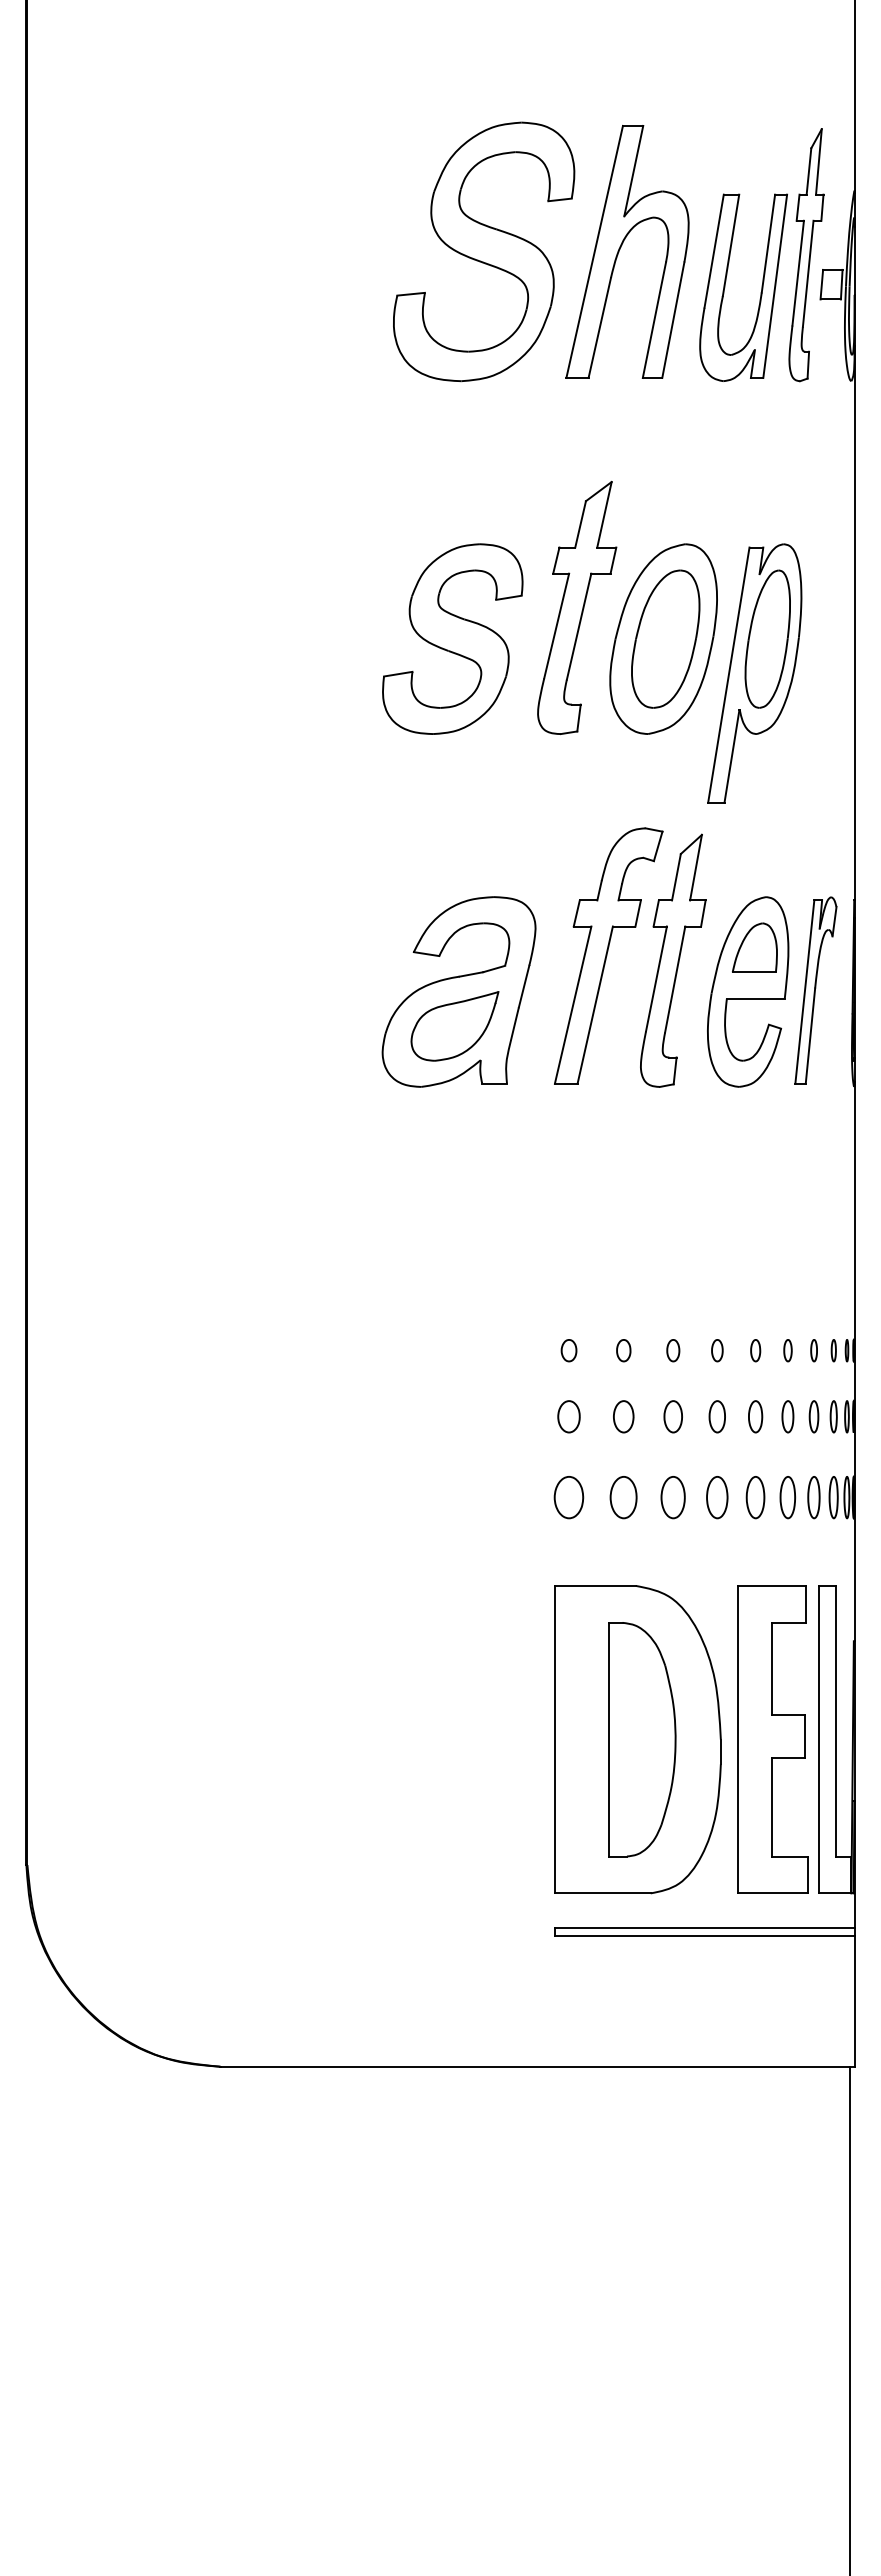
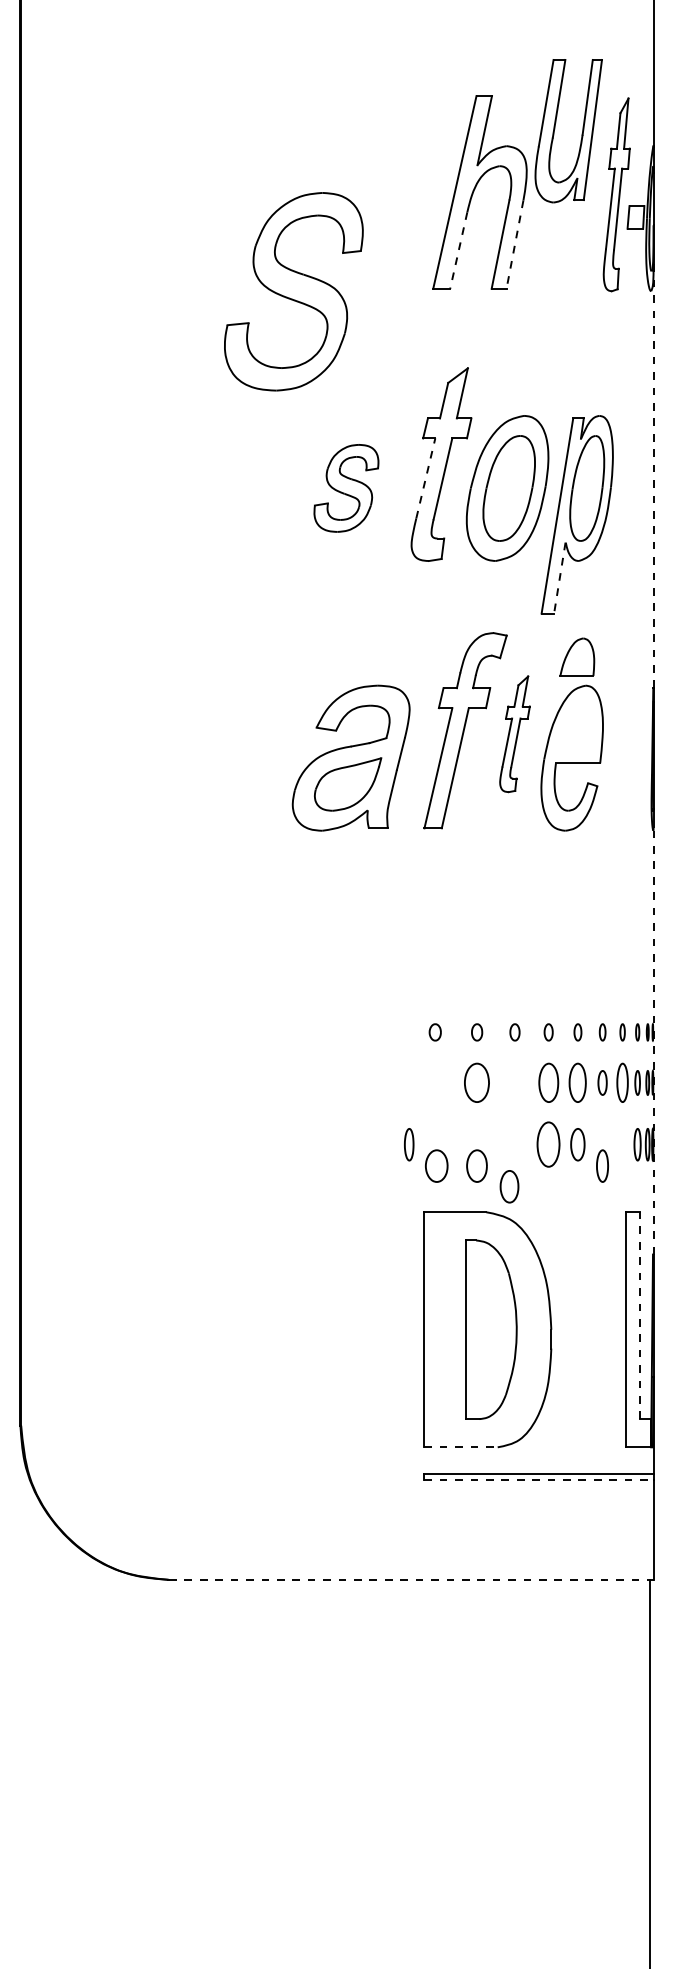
part: (484, 251) -> (294, 291), moved
part: (760, 292) -> (581, 134), moved
line: (673, 320) -> (515, 244), solid -> dashed
line: (599, 328) -> (458, 250), solid -> dashed
line: (854, 622) -> (653, 475), solid -> dashed
line: (556, 626) -> (425, 478), solid -> dashed
part: (452, 638) -> (346, 487), size x0.6
line: (731, 756) -> (559, 578), solid -> dashed
part: (754, 947) -> (577, 656), moved
part: (673, 960) -> (515, 734), size x0.6
part: (815, 990) -> (623, 757), removed
line: (854, 1361) -> (653, 1040), solid -> dashed
part: (568, 1416) -> (434, 1082), removed
part: (623, 1416) -> (476, 1082), size x1.6
part: (672, 1416) -> (514, 1082), removed
part: (716, 1416) -> (548, 1082), size x1.6
part: (755, 1416) -> (577, 1082), size x1.6
part: (813, 1416) -> (622, 1082), size x1.6
part: (568, 1497) -> (436, 1166), moved
part: (623, 1497) -> (476, 1166), moved
part: (672, 1497) -> (509, 1186), moved
part: (717, 1497) -> (548, 1144), size x1.4
part: (787, 1497) -> (602, 1166), moved
part: (813, 1497) -> (408, 1144), moved
line: (836, 1720) -> (639, 1315), solid -> dashed
part: (772, 1739) -> (590, 1329), removed
line: (602, 1893) -> (460, 1447), solid -> dashed
line: (704, 1936) -> (538, 1480), solid -> dashed
line: (537, 2066) -> (411, 1579), solid -> dashed

